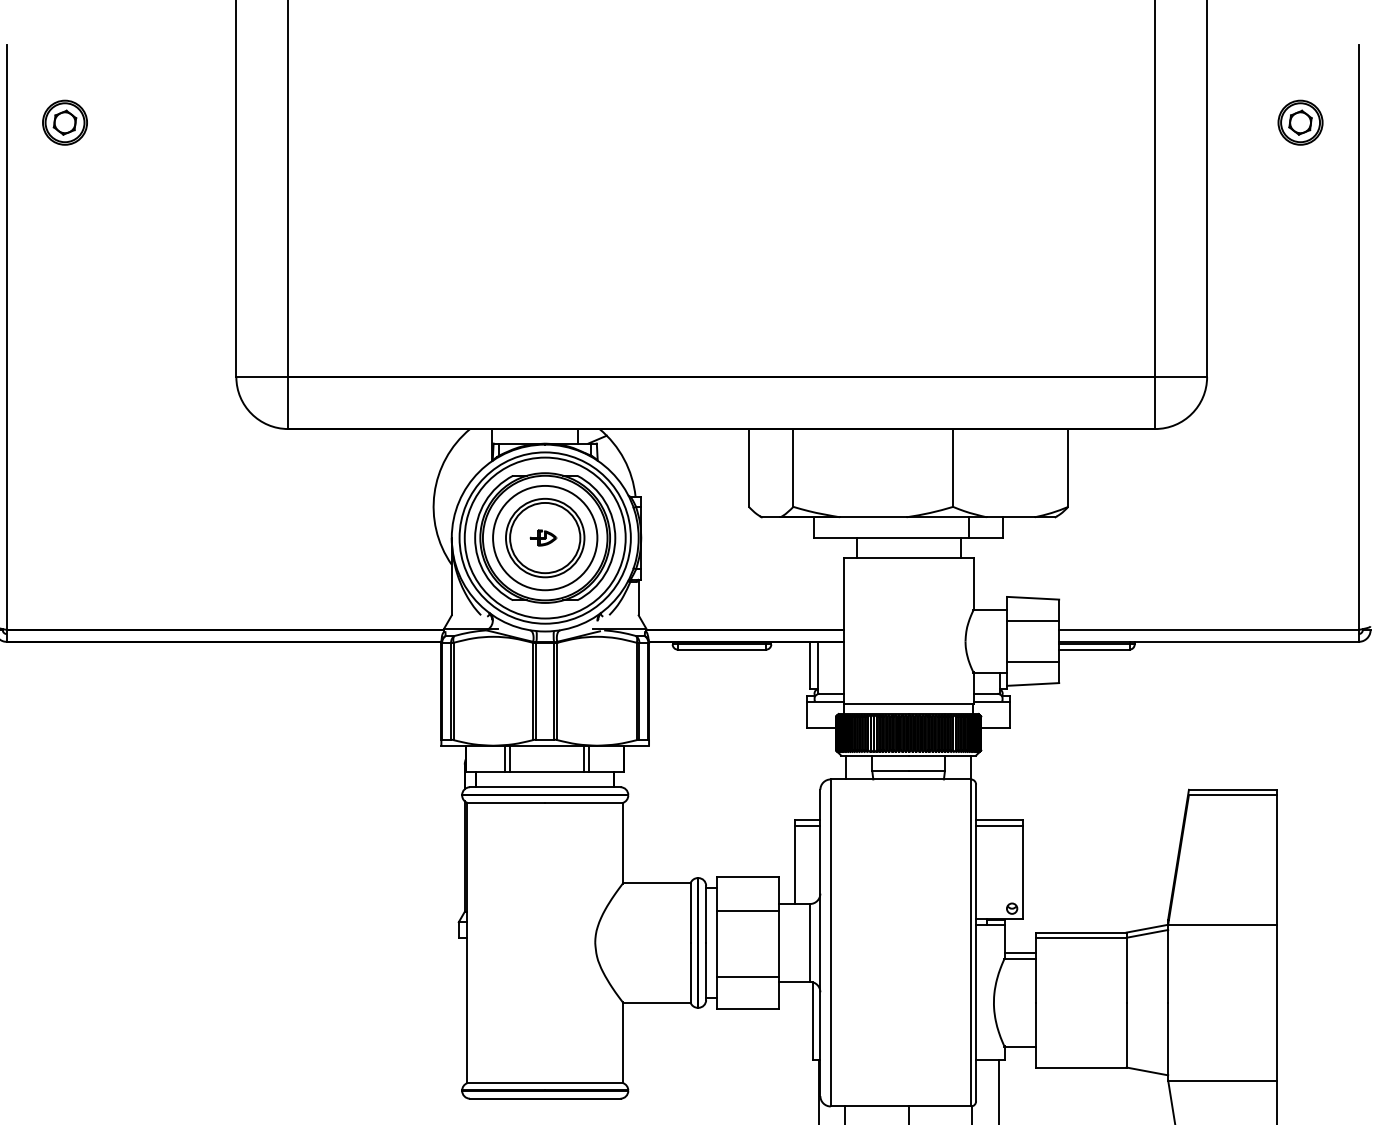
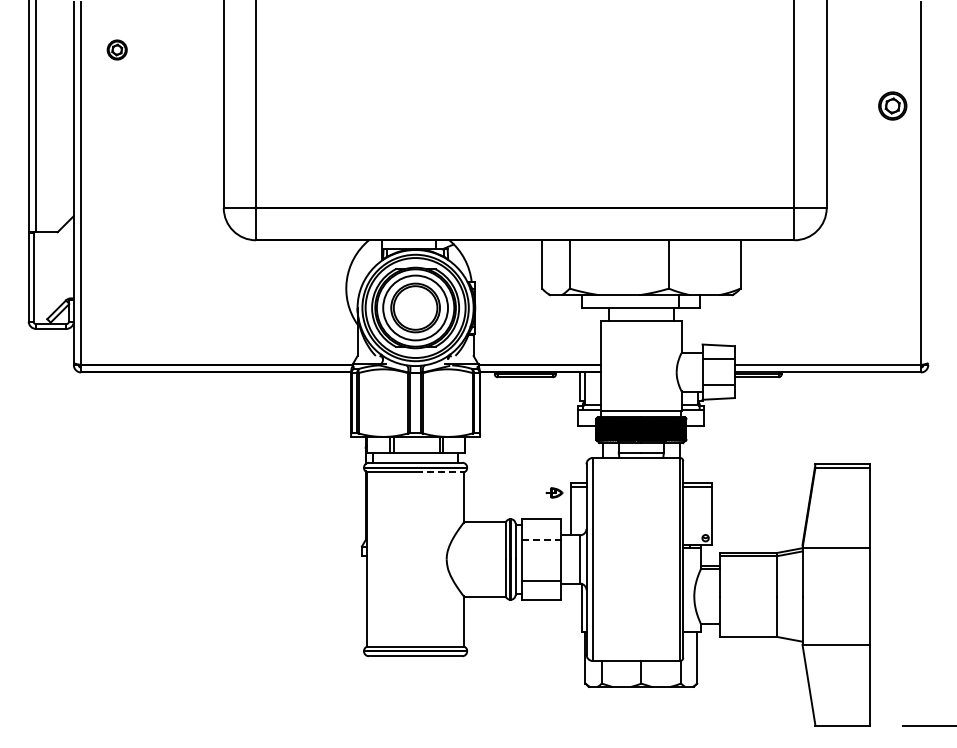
part: (63, 121) -> (116, 49), size x0.7
part: (1300, 121) -> (892, 105), moved
part: (543, 537) -> (554, 492), moved
line: (585, 802) -> (440, 472), solid -> dashed
line: (747, 910) -> (541, 539), solid -> dashed

